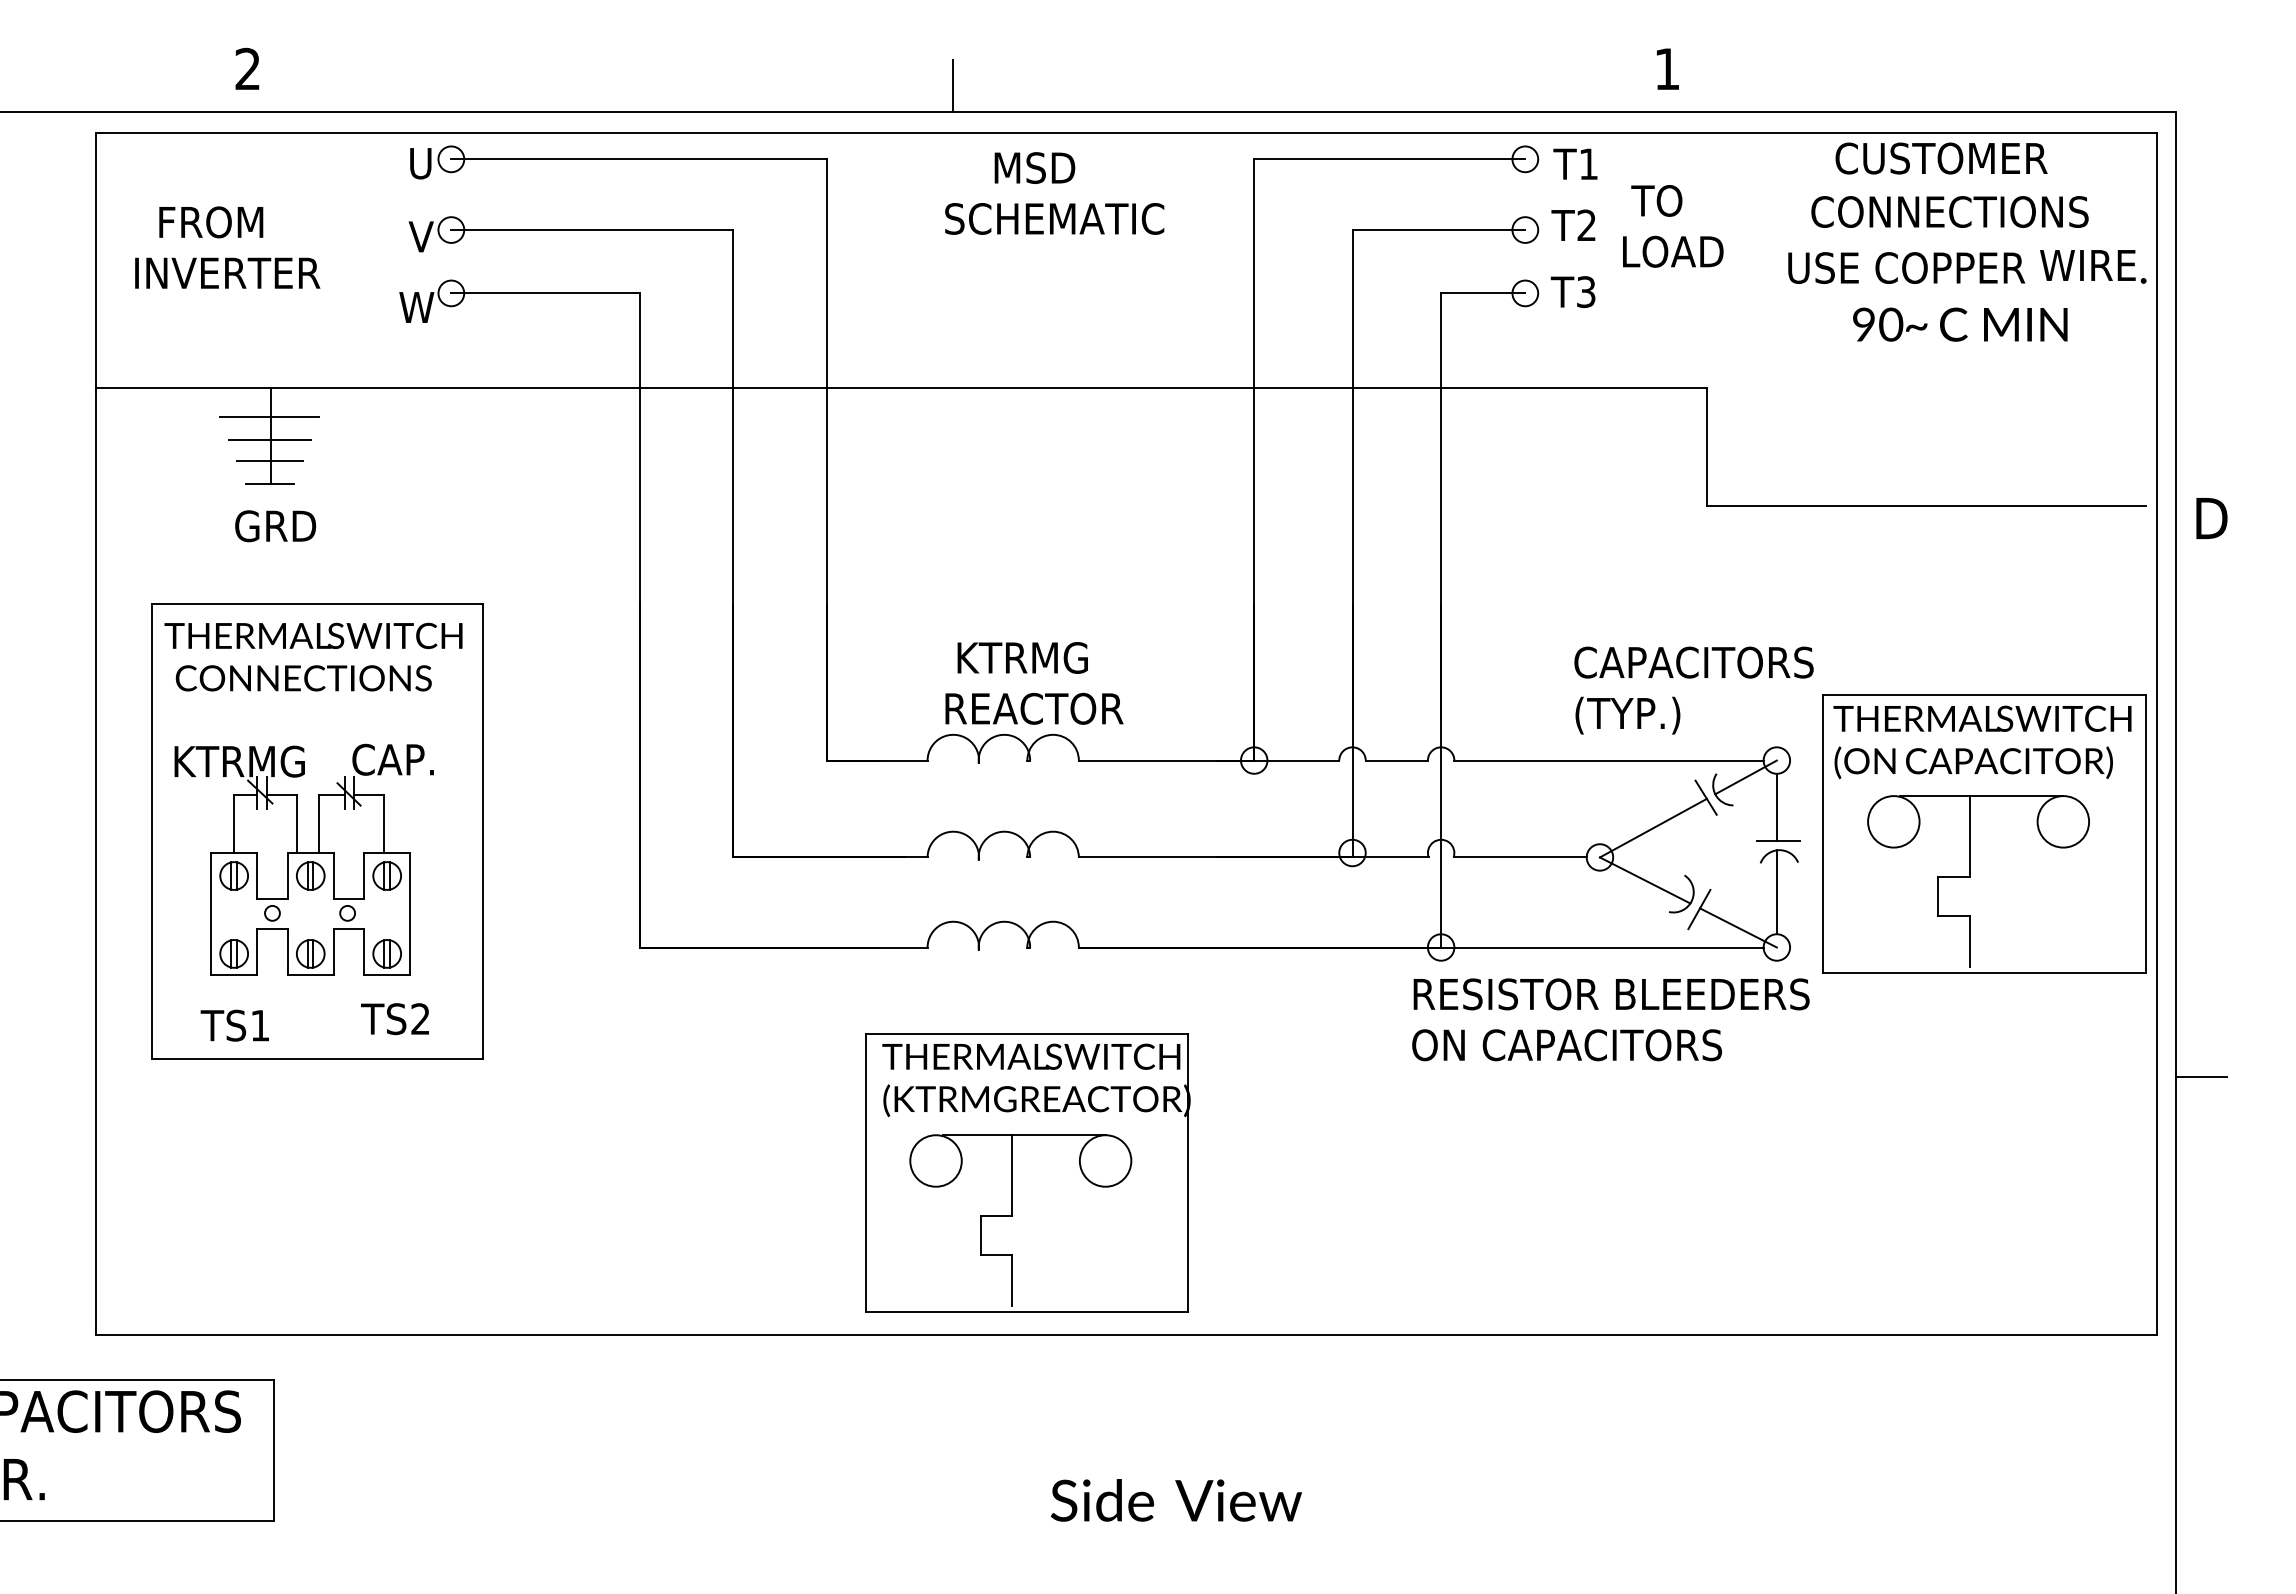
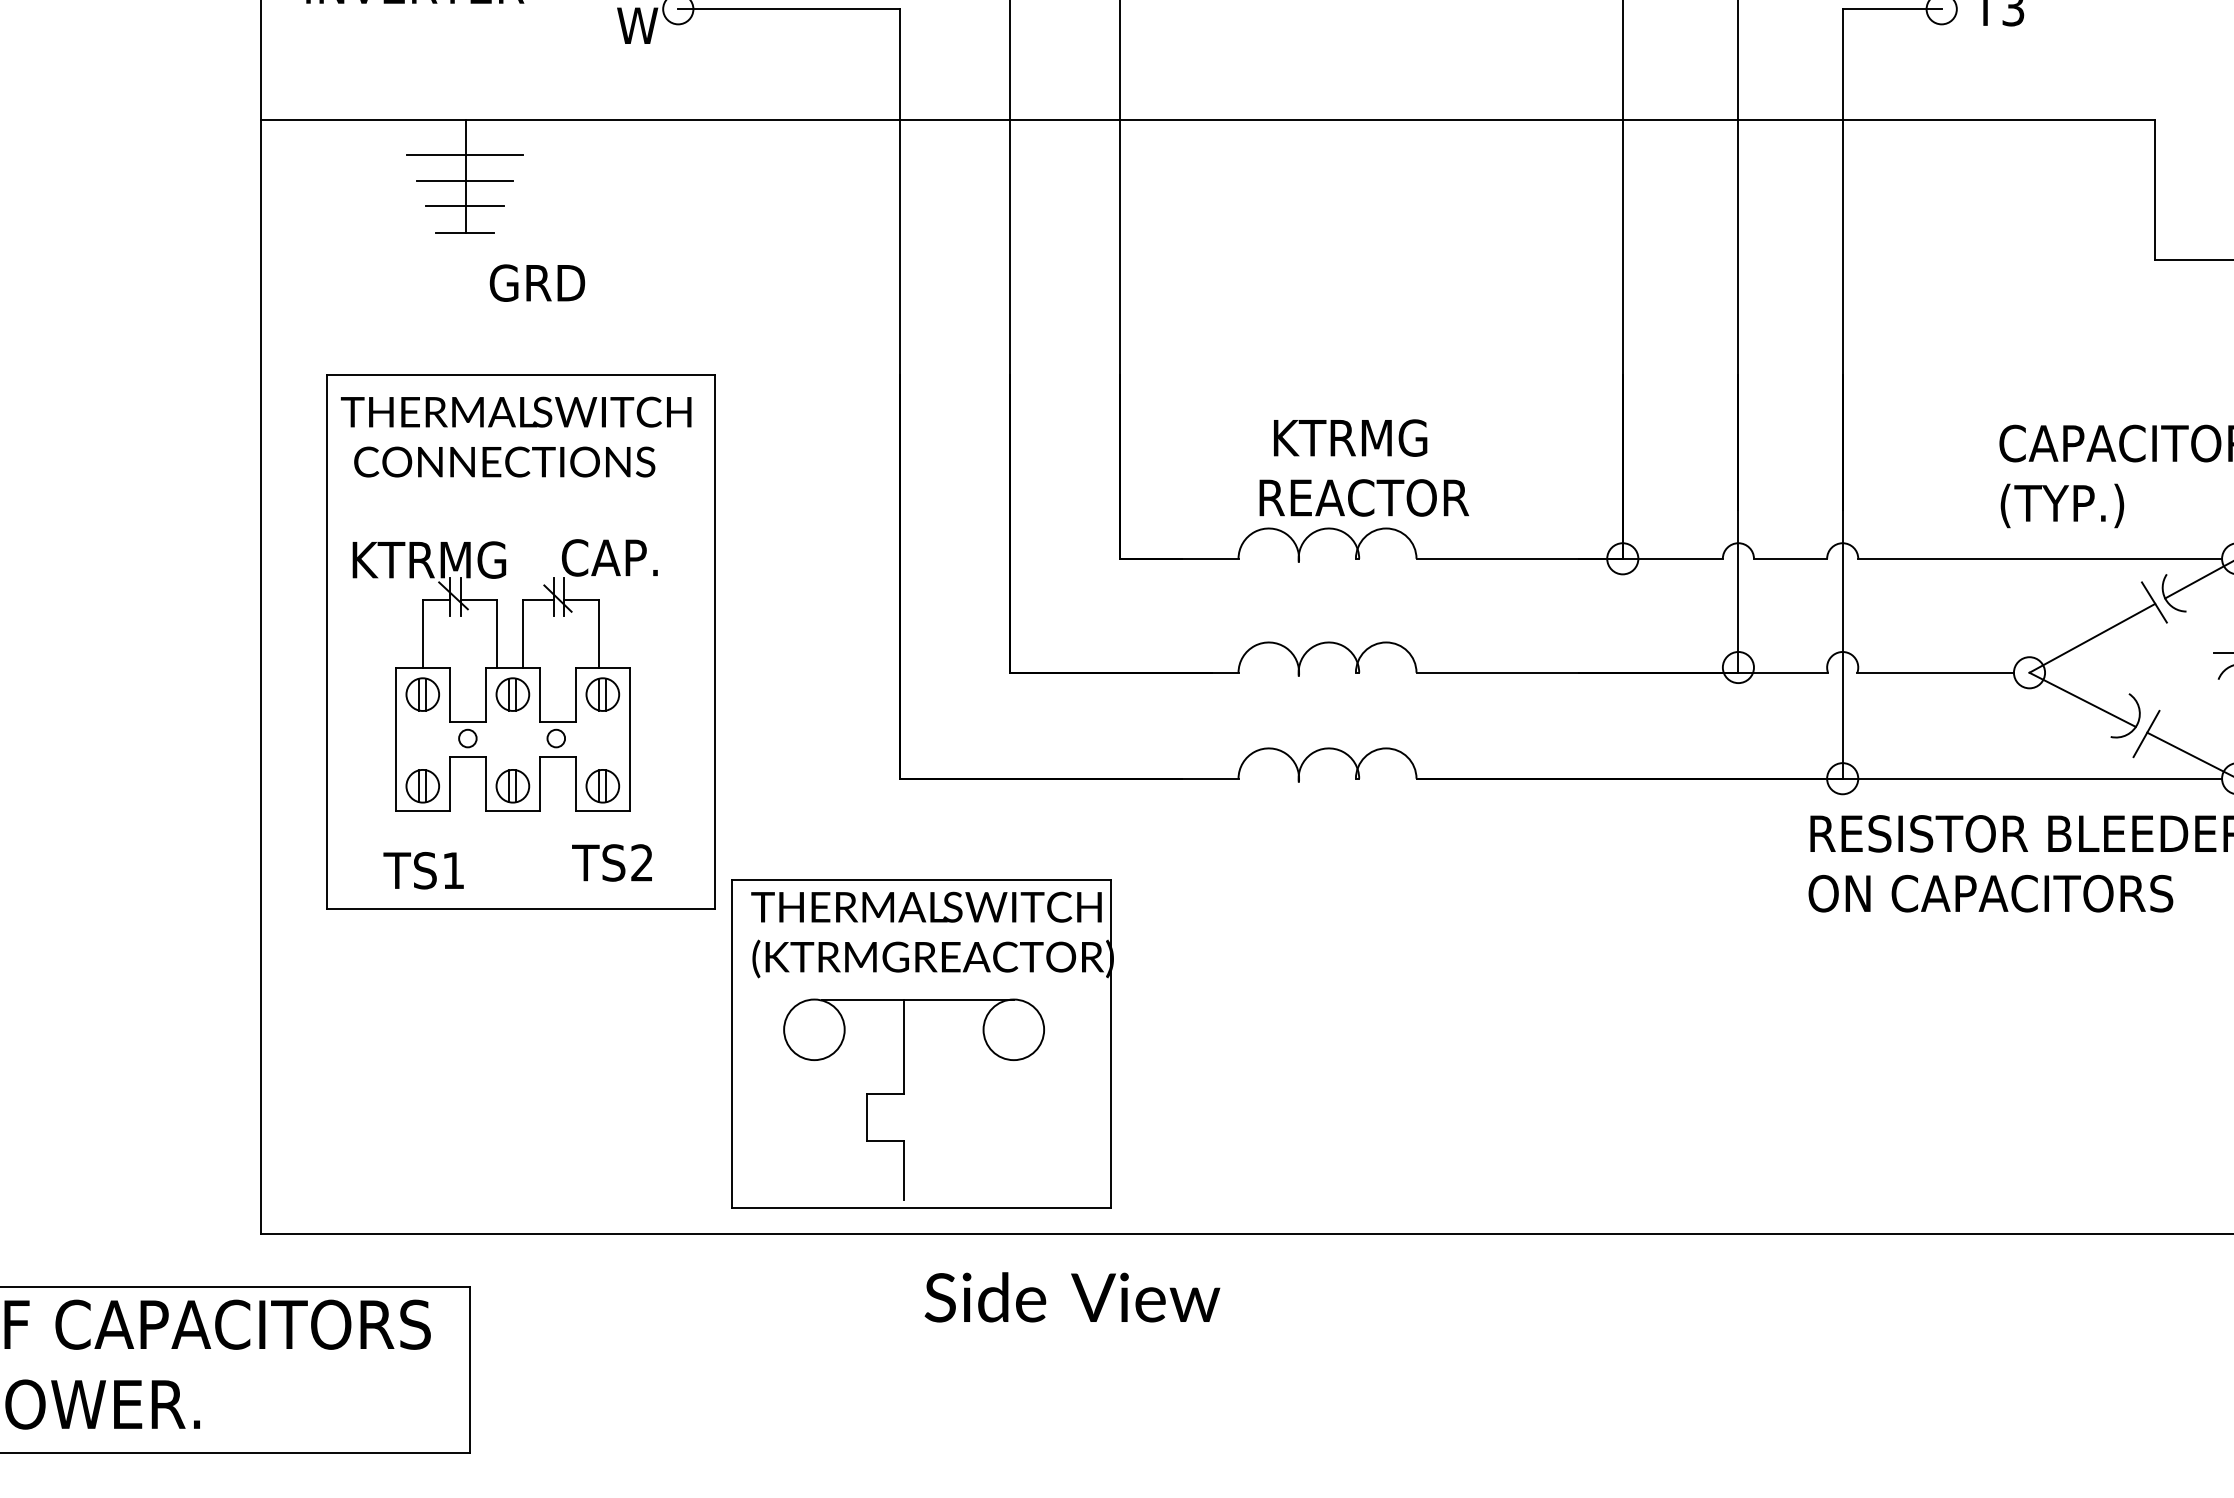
text: (275, 526) -> (537, 283), moved
part: (1027, 1172) -> (921, 1043), moved
text: (1175, 1500) -> (1071, 1297), moved

